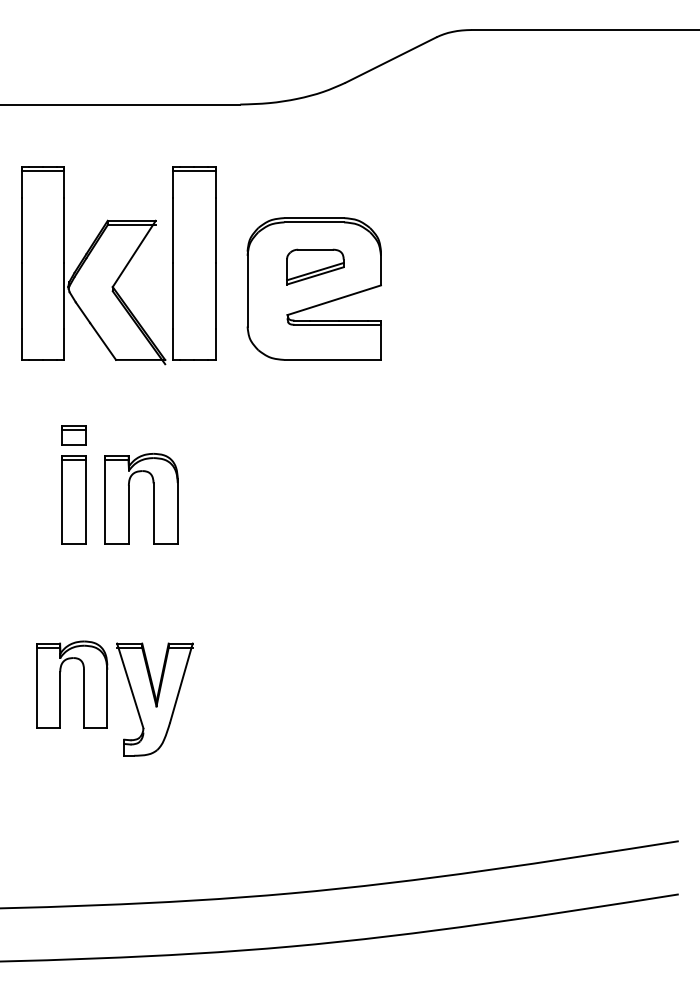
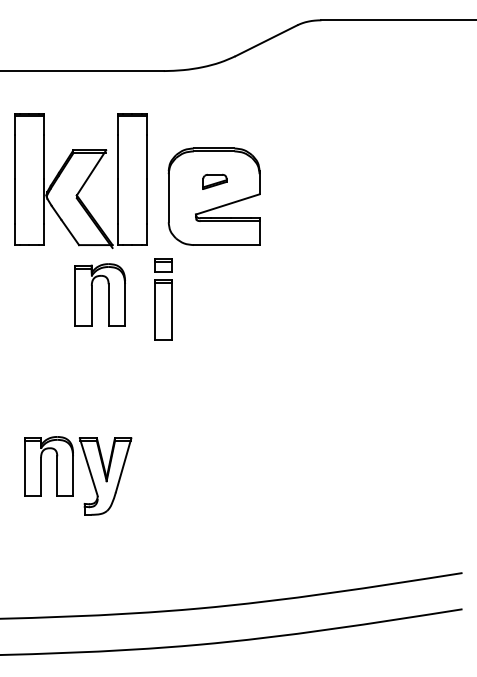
part: (314, 266) -> (214, 181), size x0.6
part: (74, 485) -> (163, 299), moved
part: (129, 498) -> (92, 294), moved

